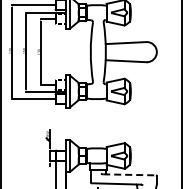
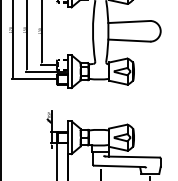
line: (130, 174) -> (133, 156), dashed -> solid

